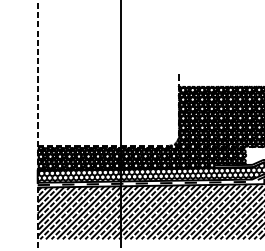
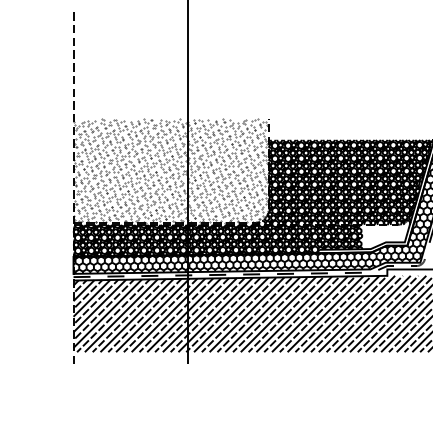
hatch: (108, 108) -> (171, 170), added

